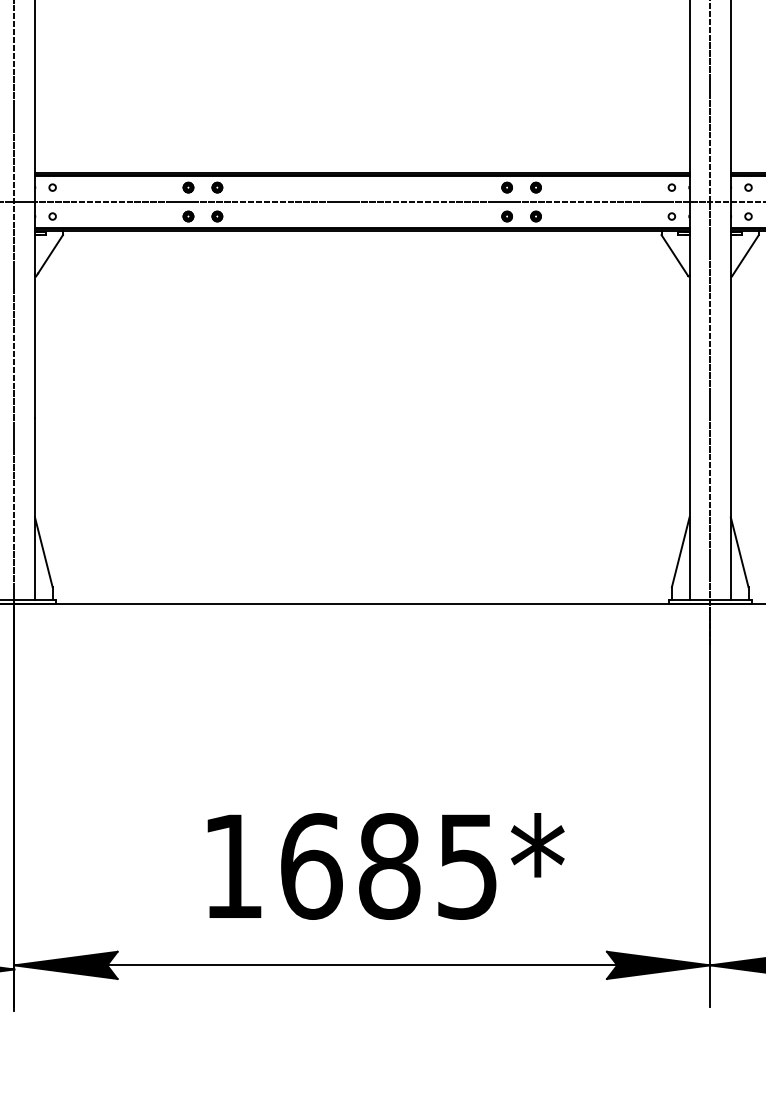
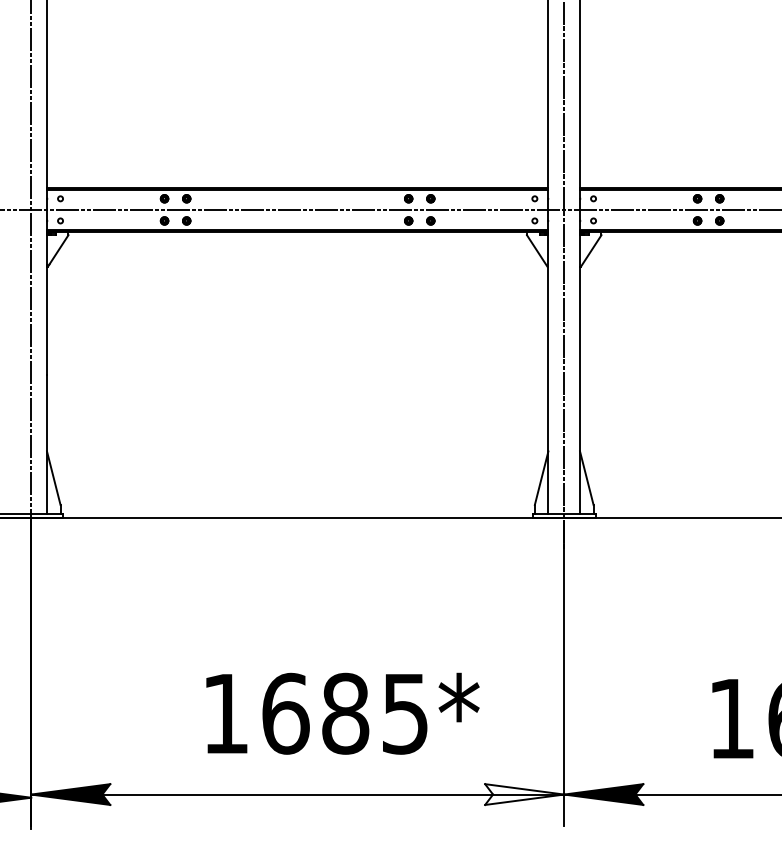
text: (385, 866) -> (342, 713), moved
fill: (658, 965) -> (524, 794), removed

